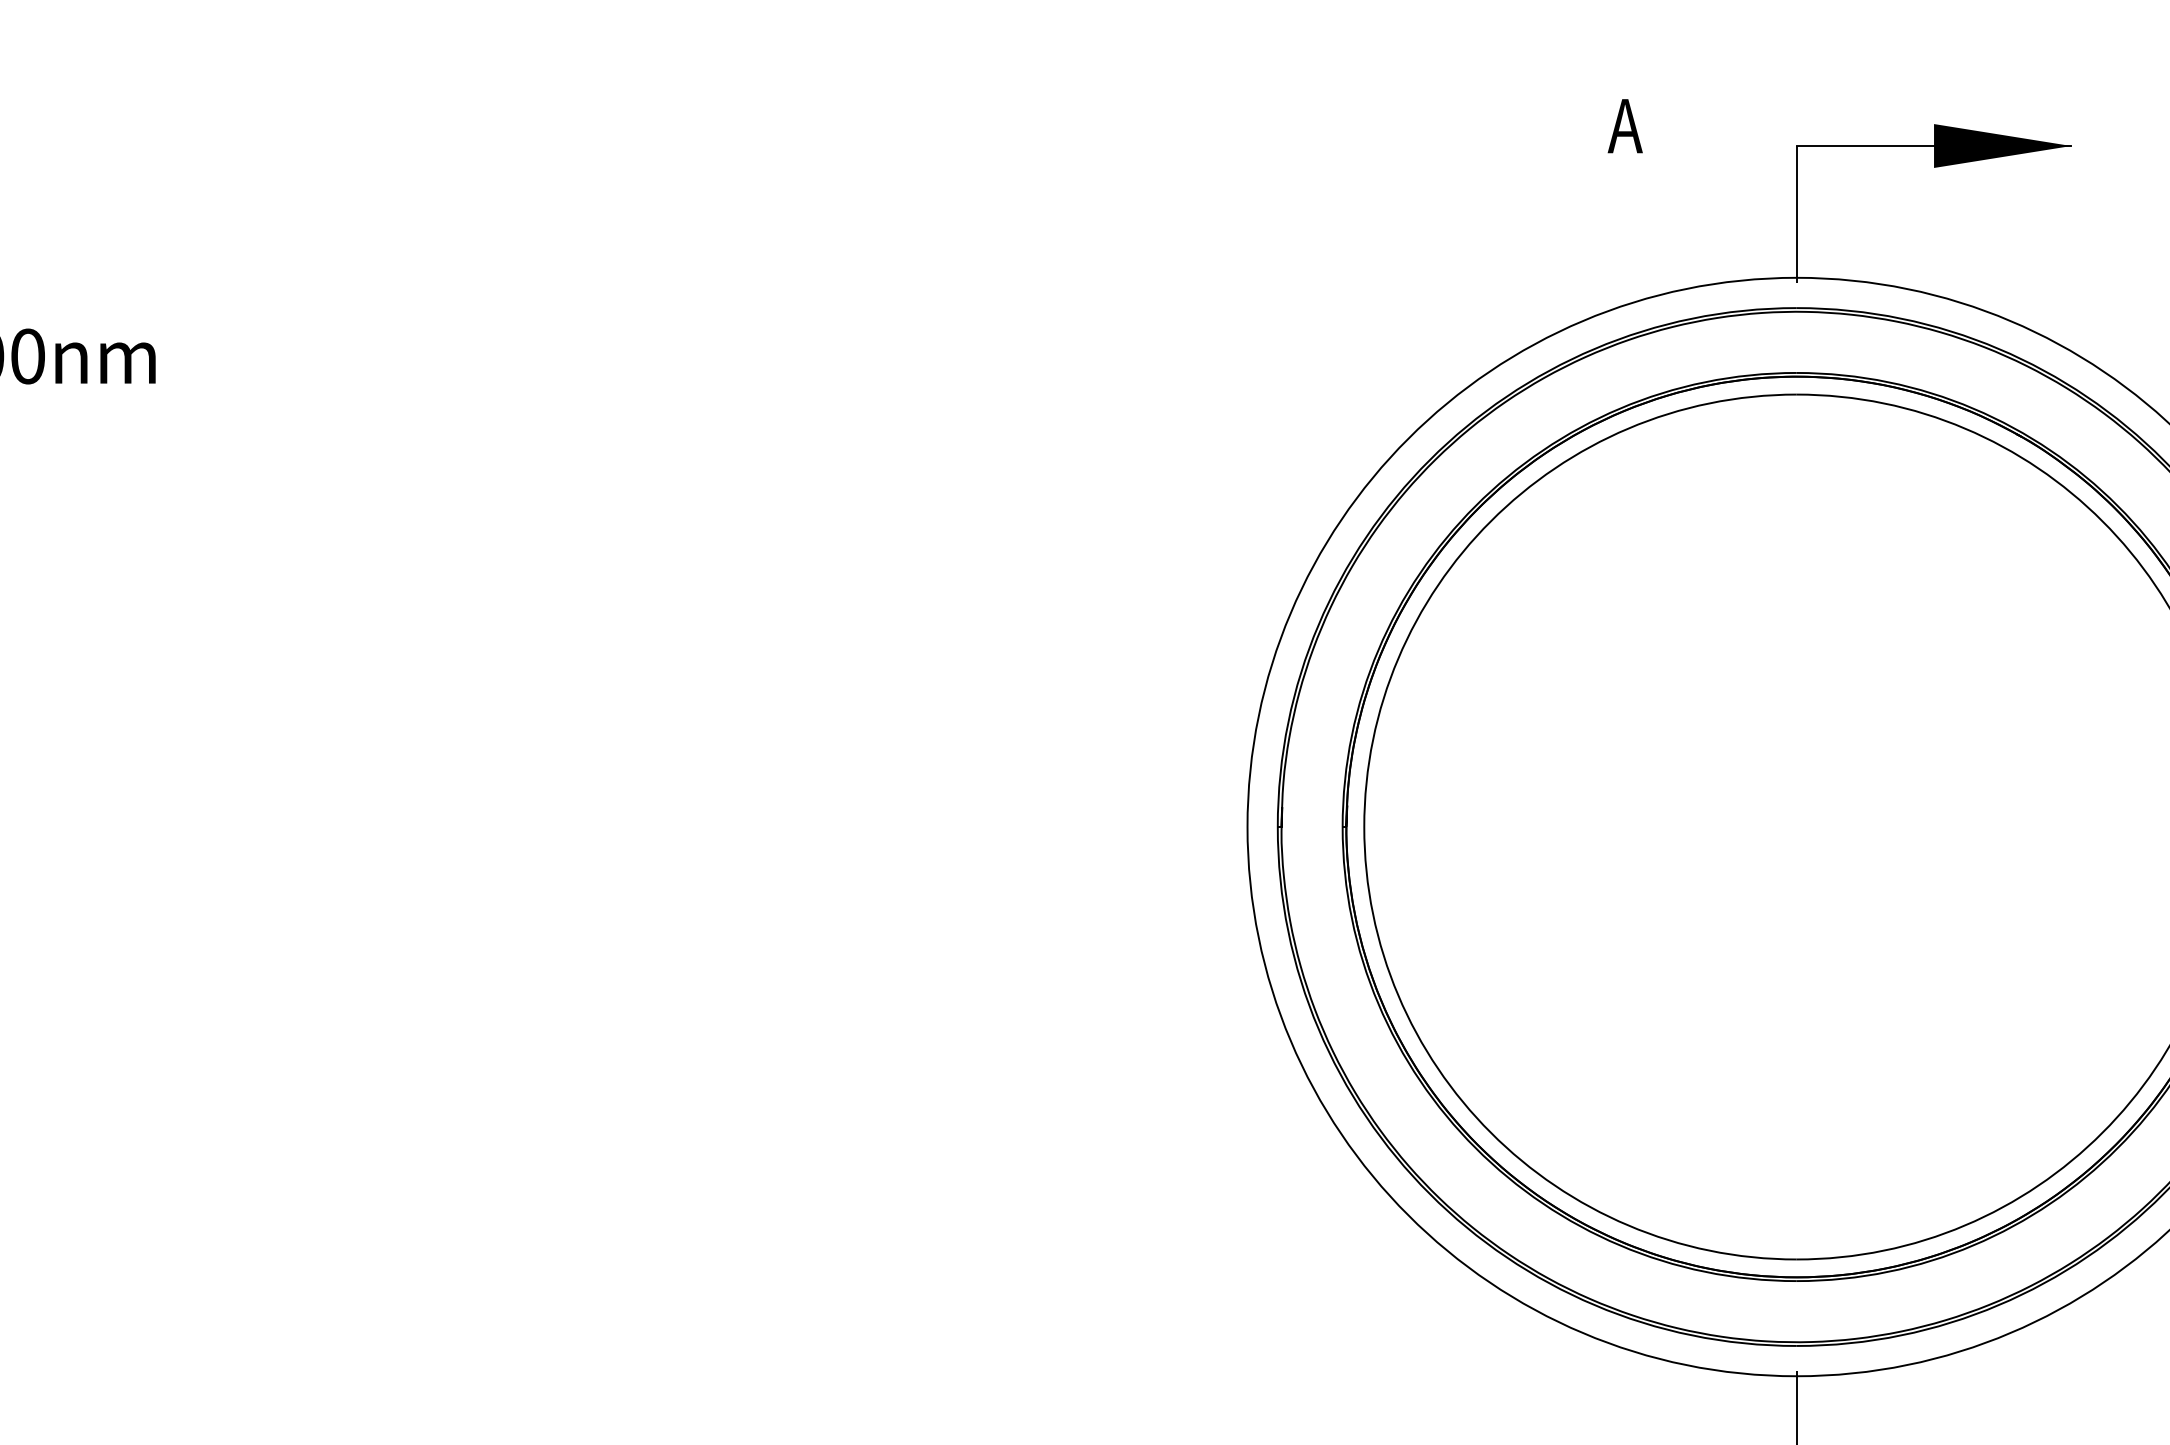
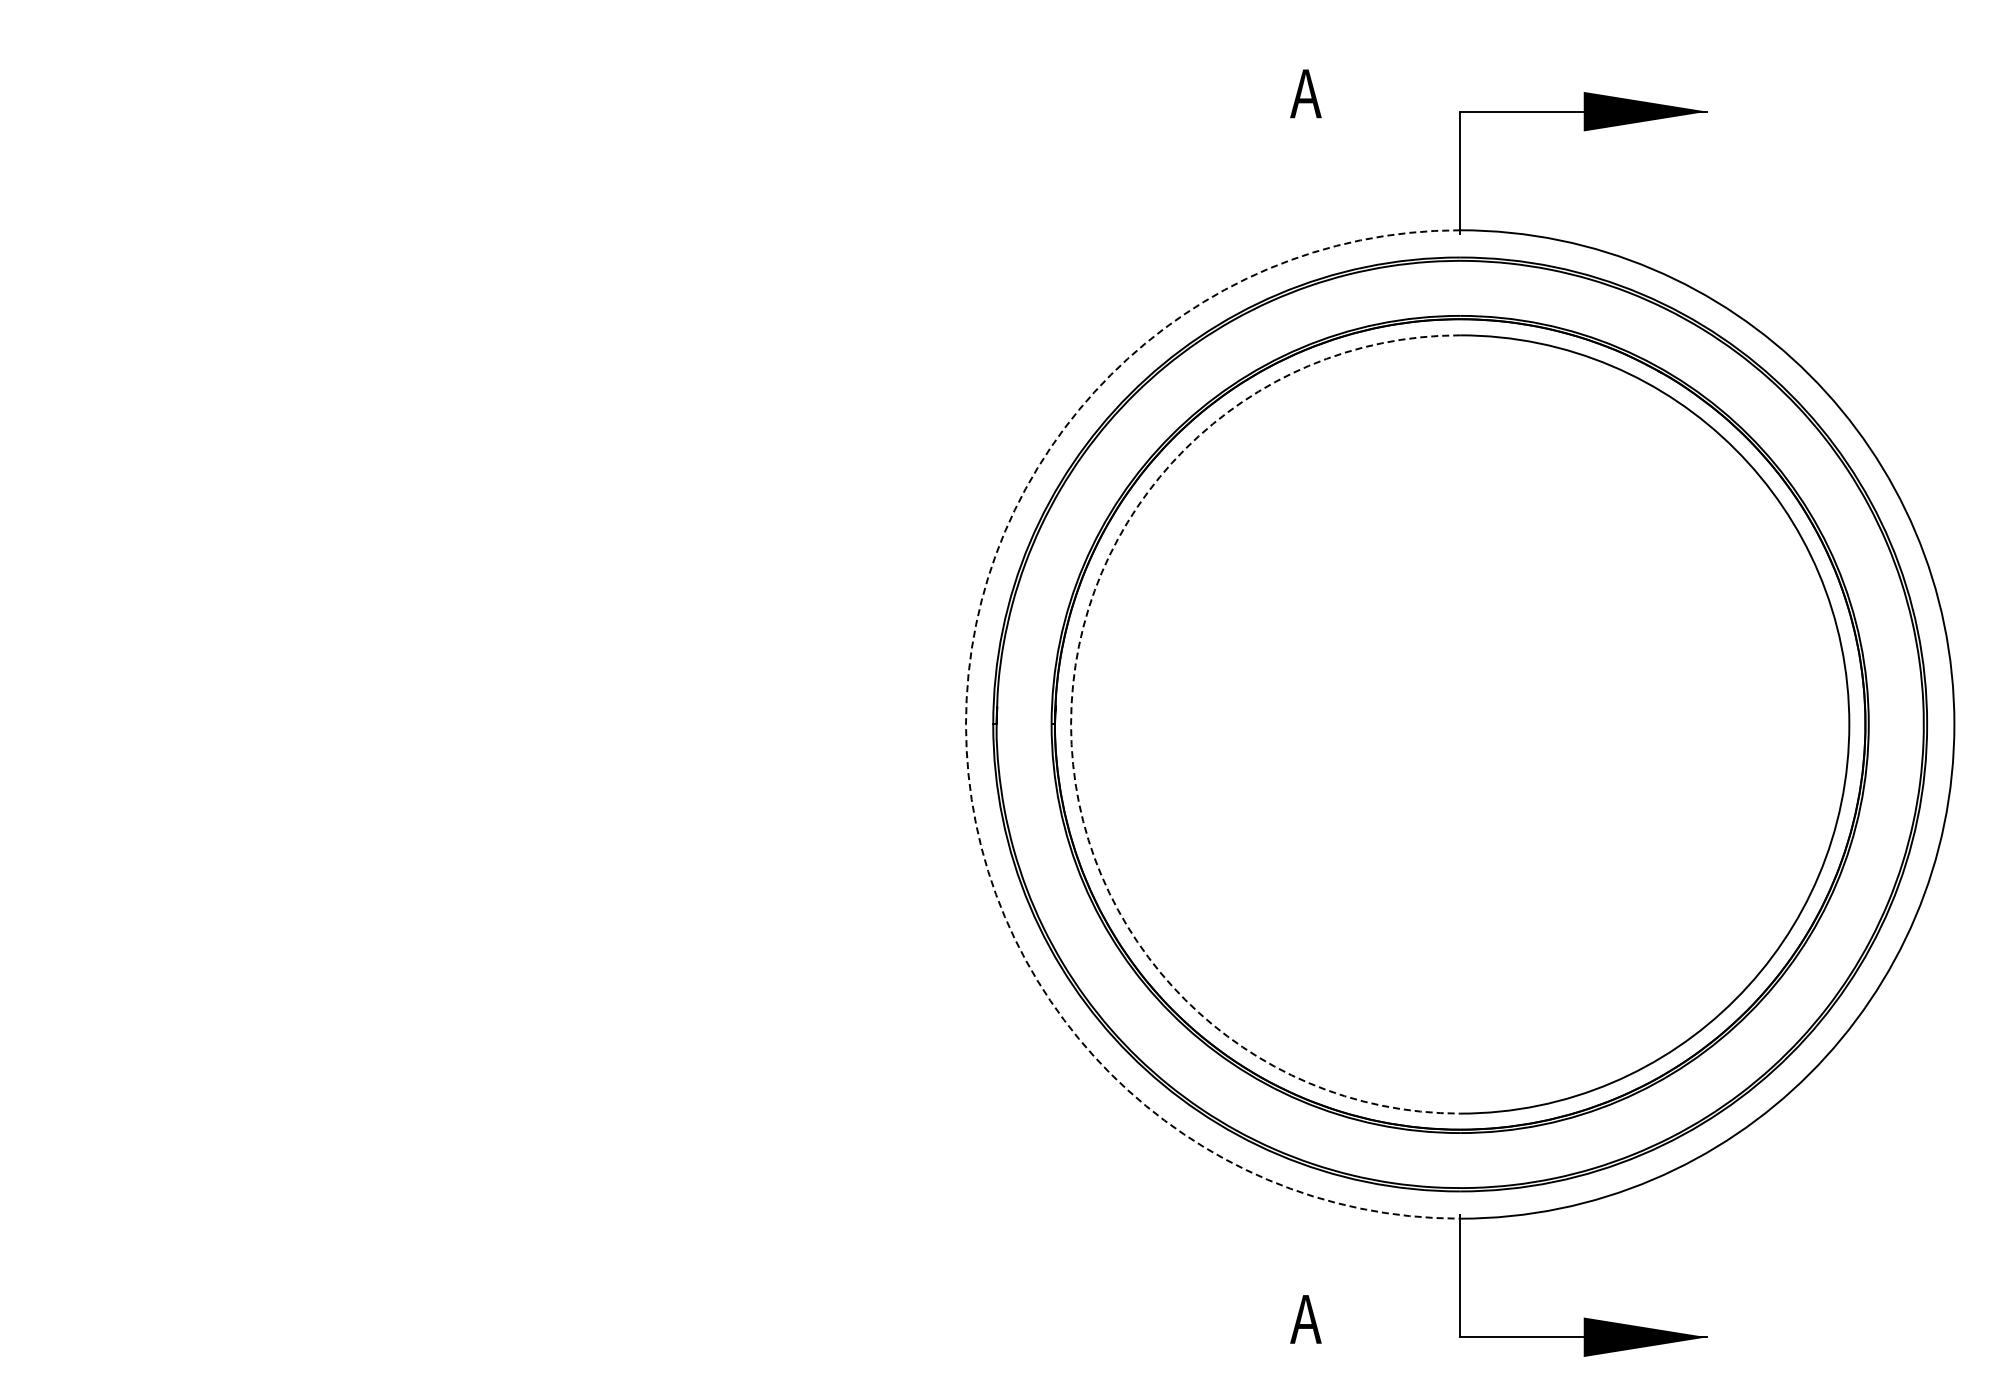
arc: (1248, 827) -> (966, 724), solid -> dashed
arc: (1364, 827) -> (1071, 724), solid -> dashed

